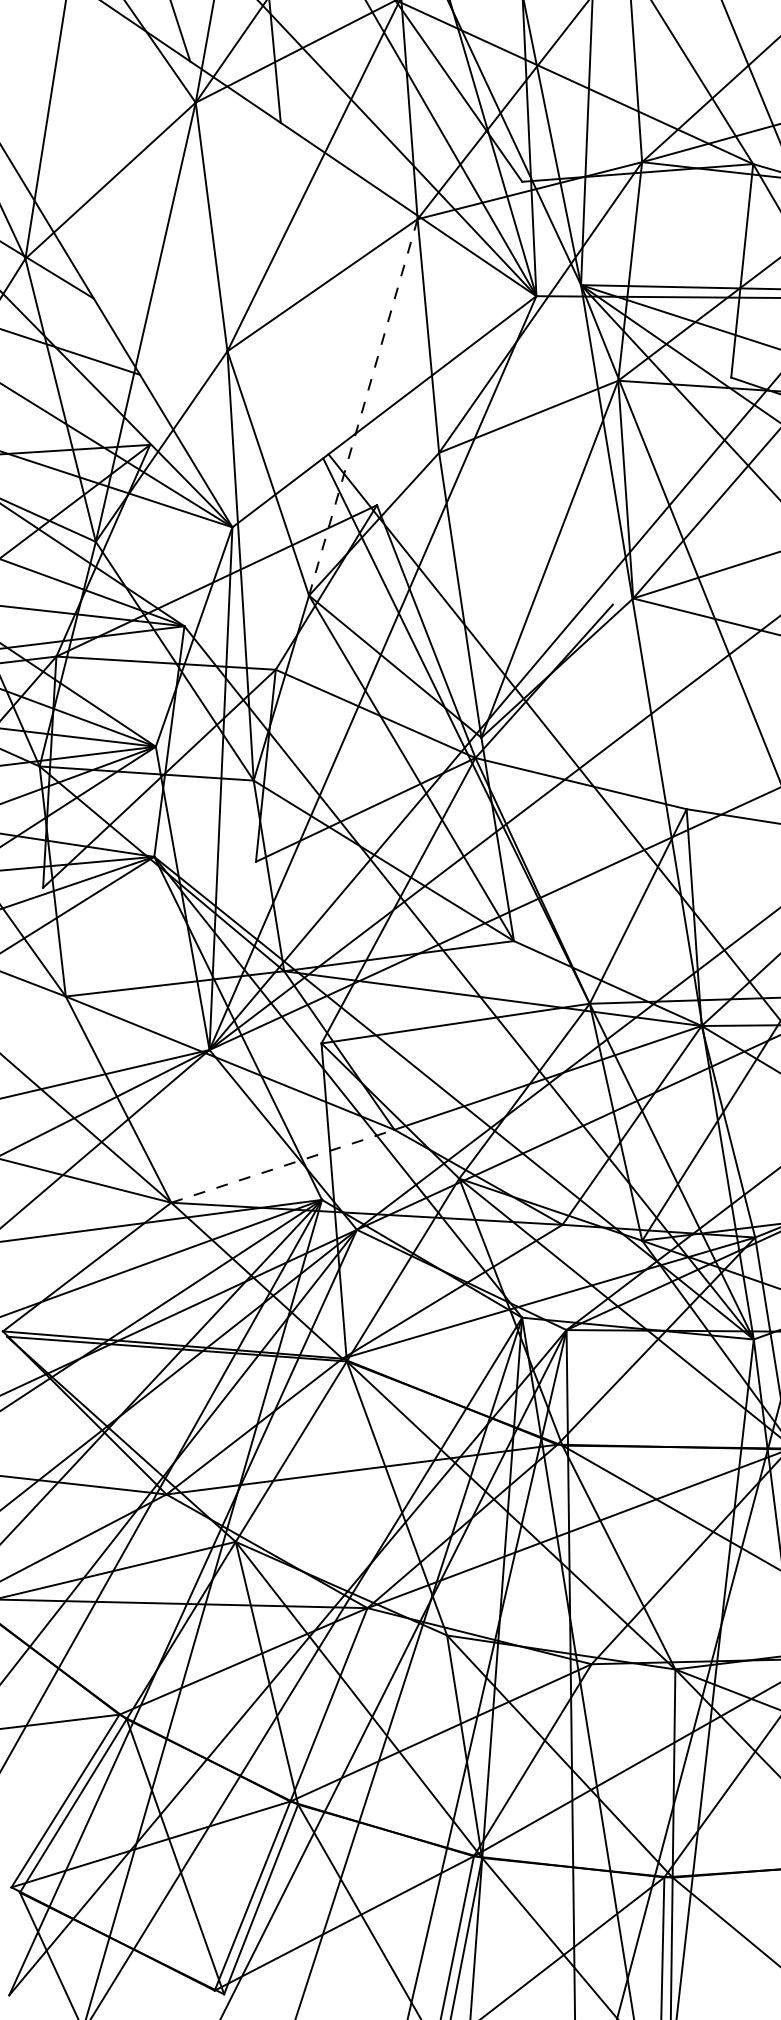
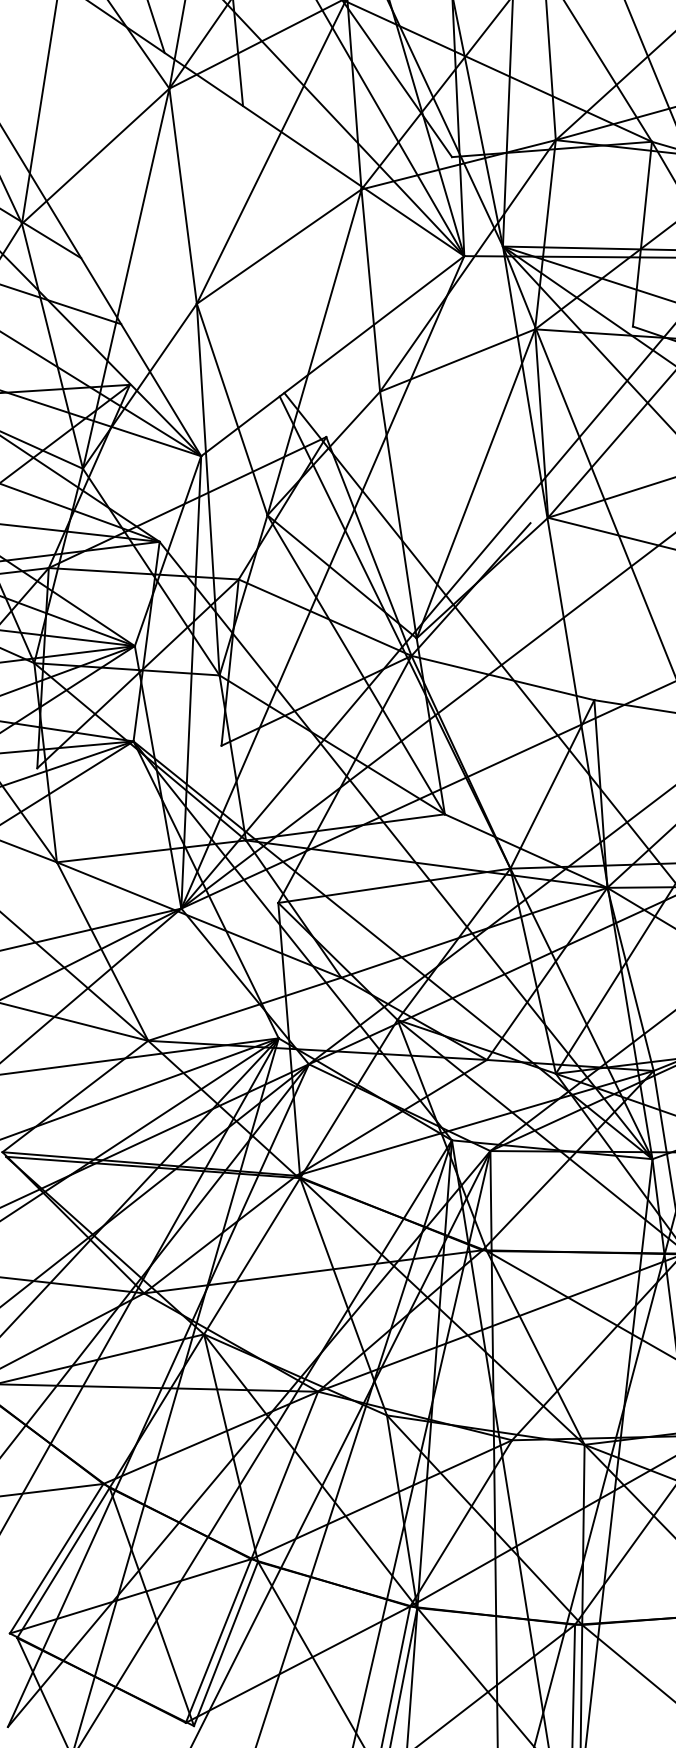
line: (363, 407) -> (314, 352), dashed -> solid
line: (283, 1166) -> (245, 1009), dashed -> solid

